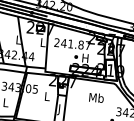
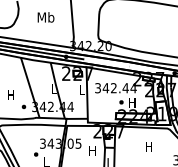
text: (72, 44) -> (115, 88), 241.87 -> 342.44
text: (47, 96) -> (92, 150), L -> H
text: (95, 97) -> (148, 146), Mb -> H

